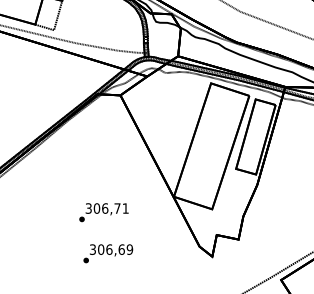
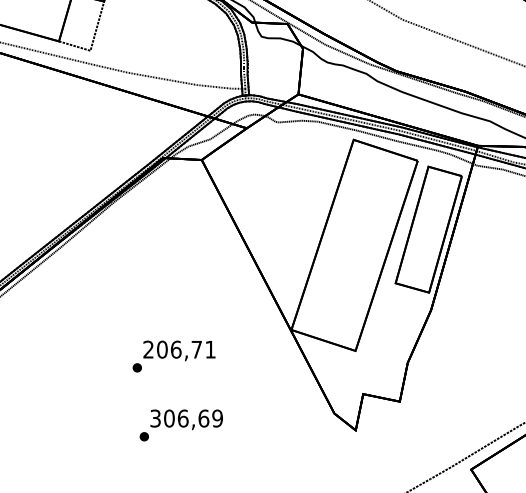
text: (88, 208) -> (148, 349), 306,71 -> 206,71

